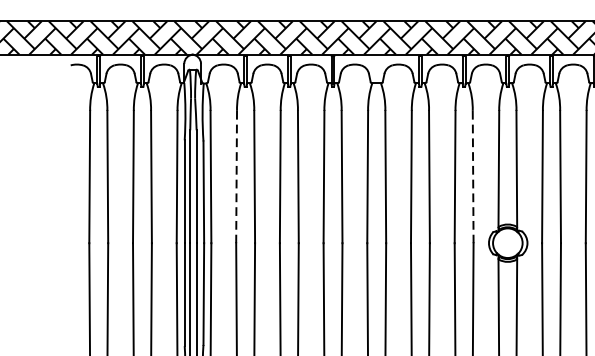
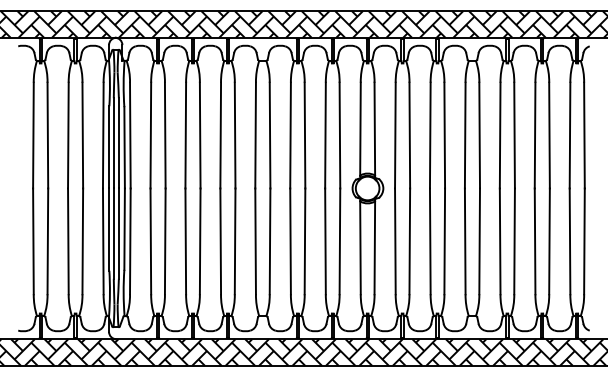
line: (236, 176) -> (150, 135), dashed -> solid
line: (472, 176) -> (339, 135), dashed -> solid

